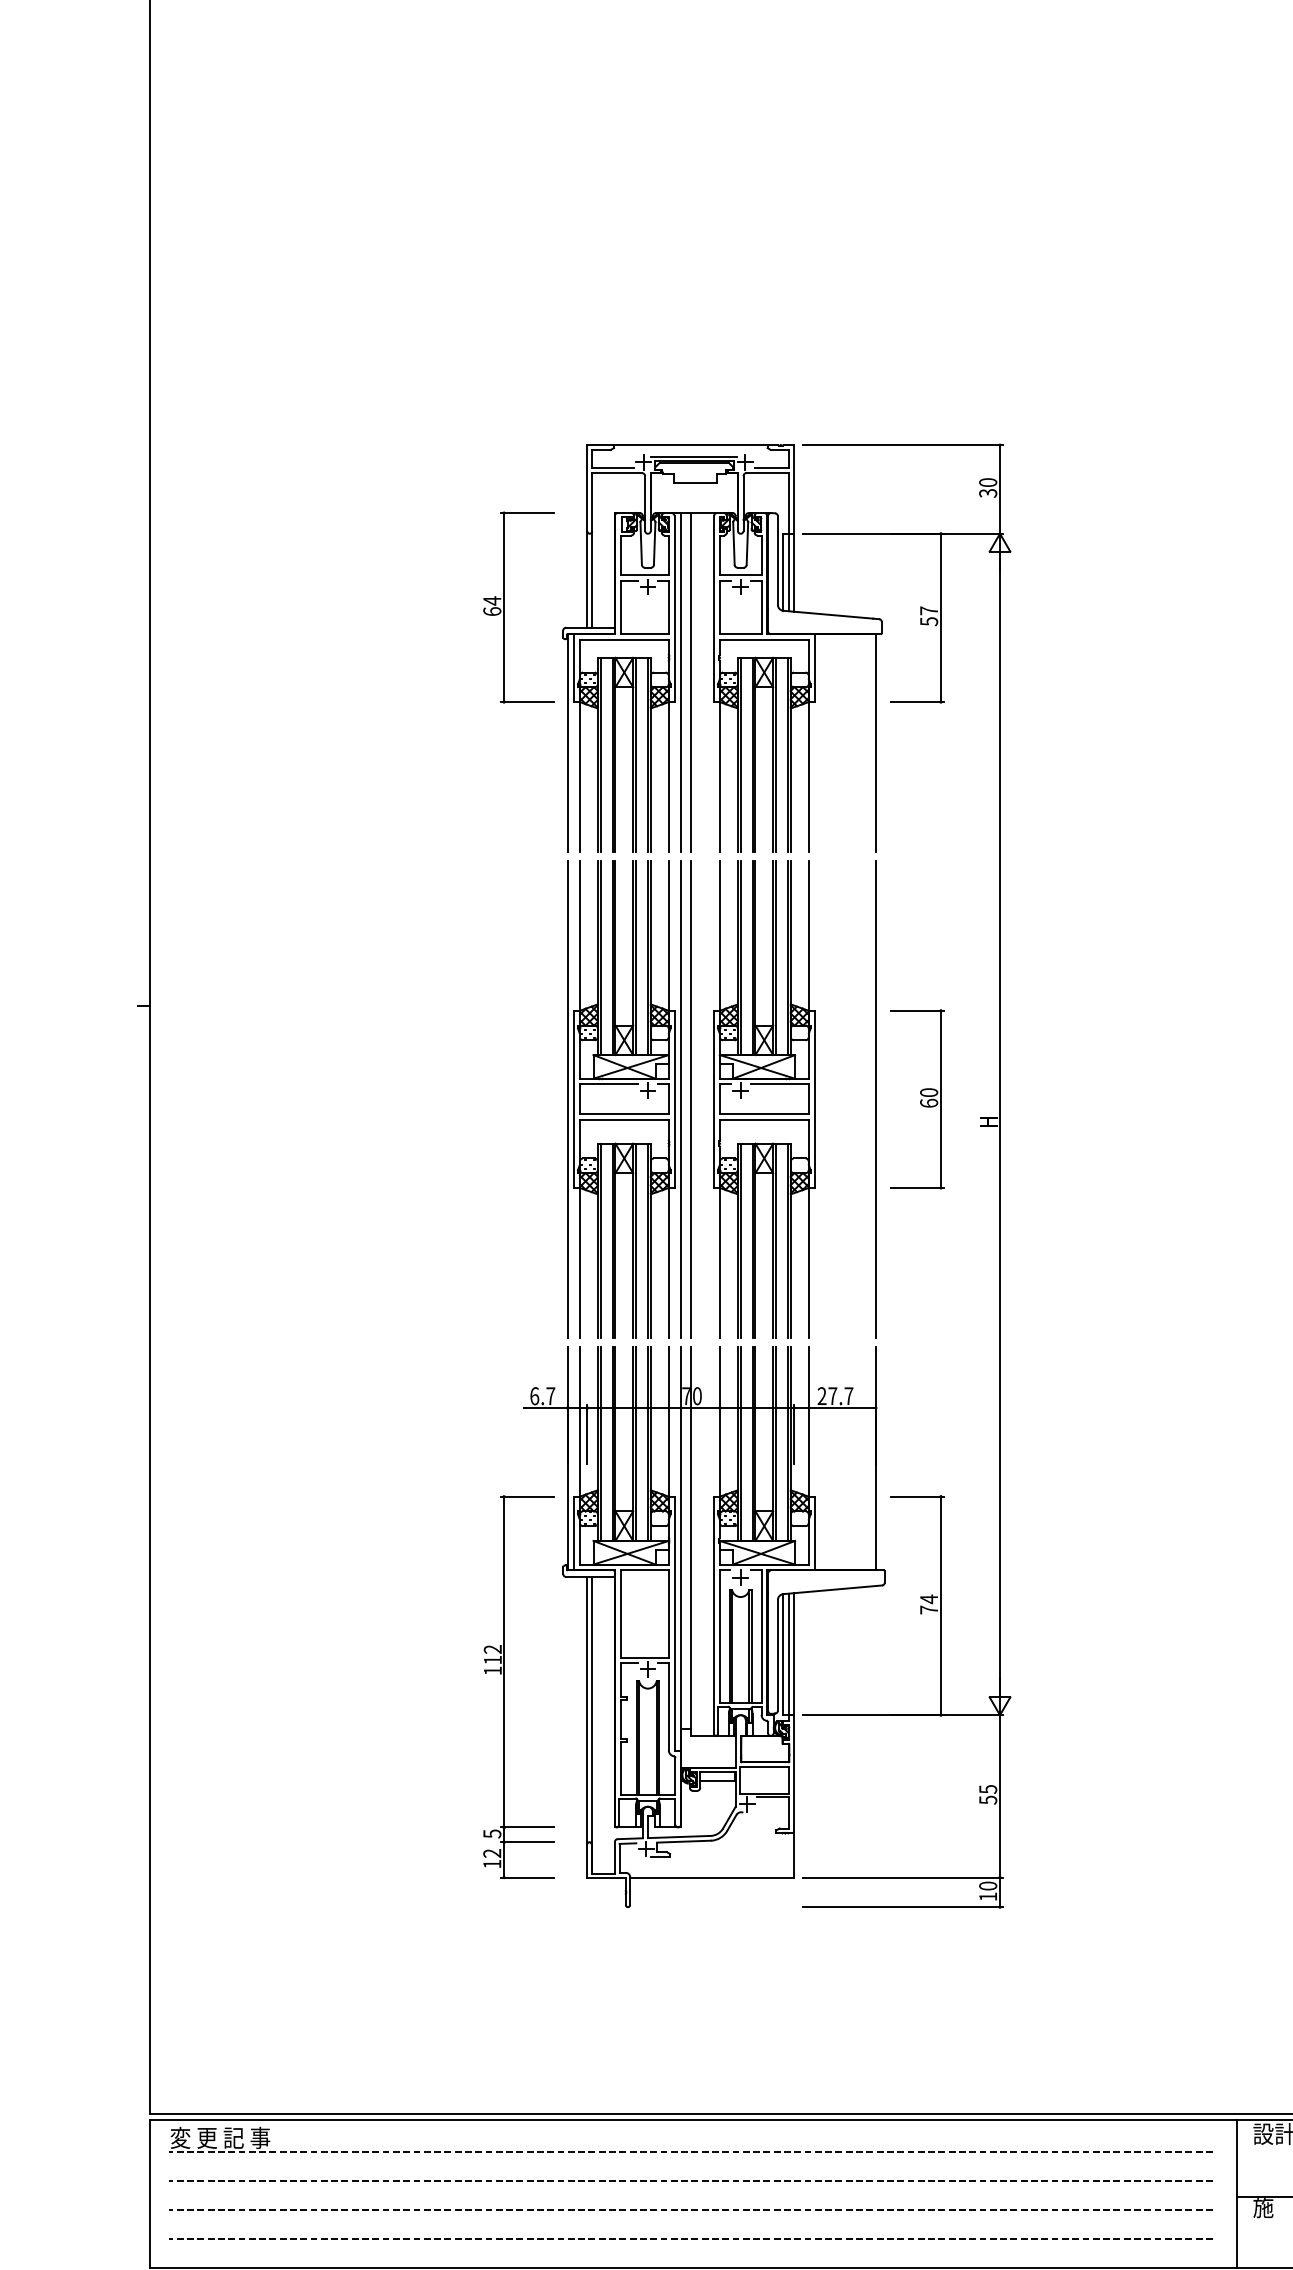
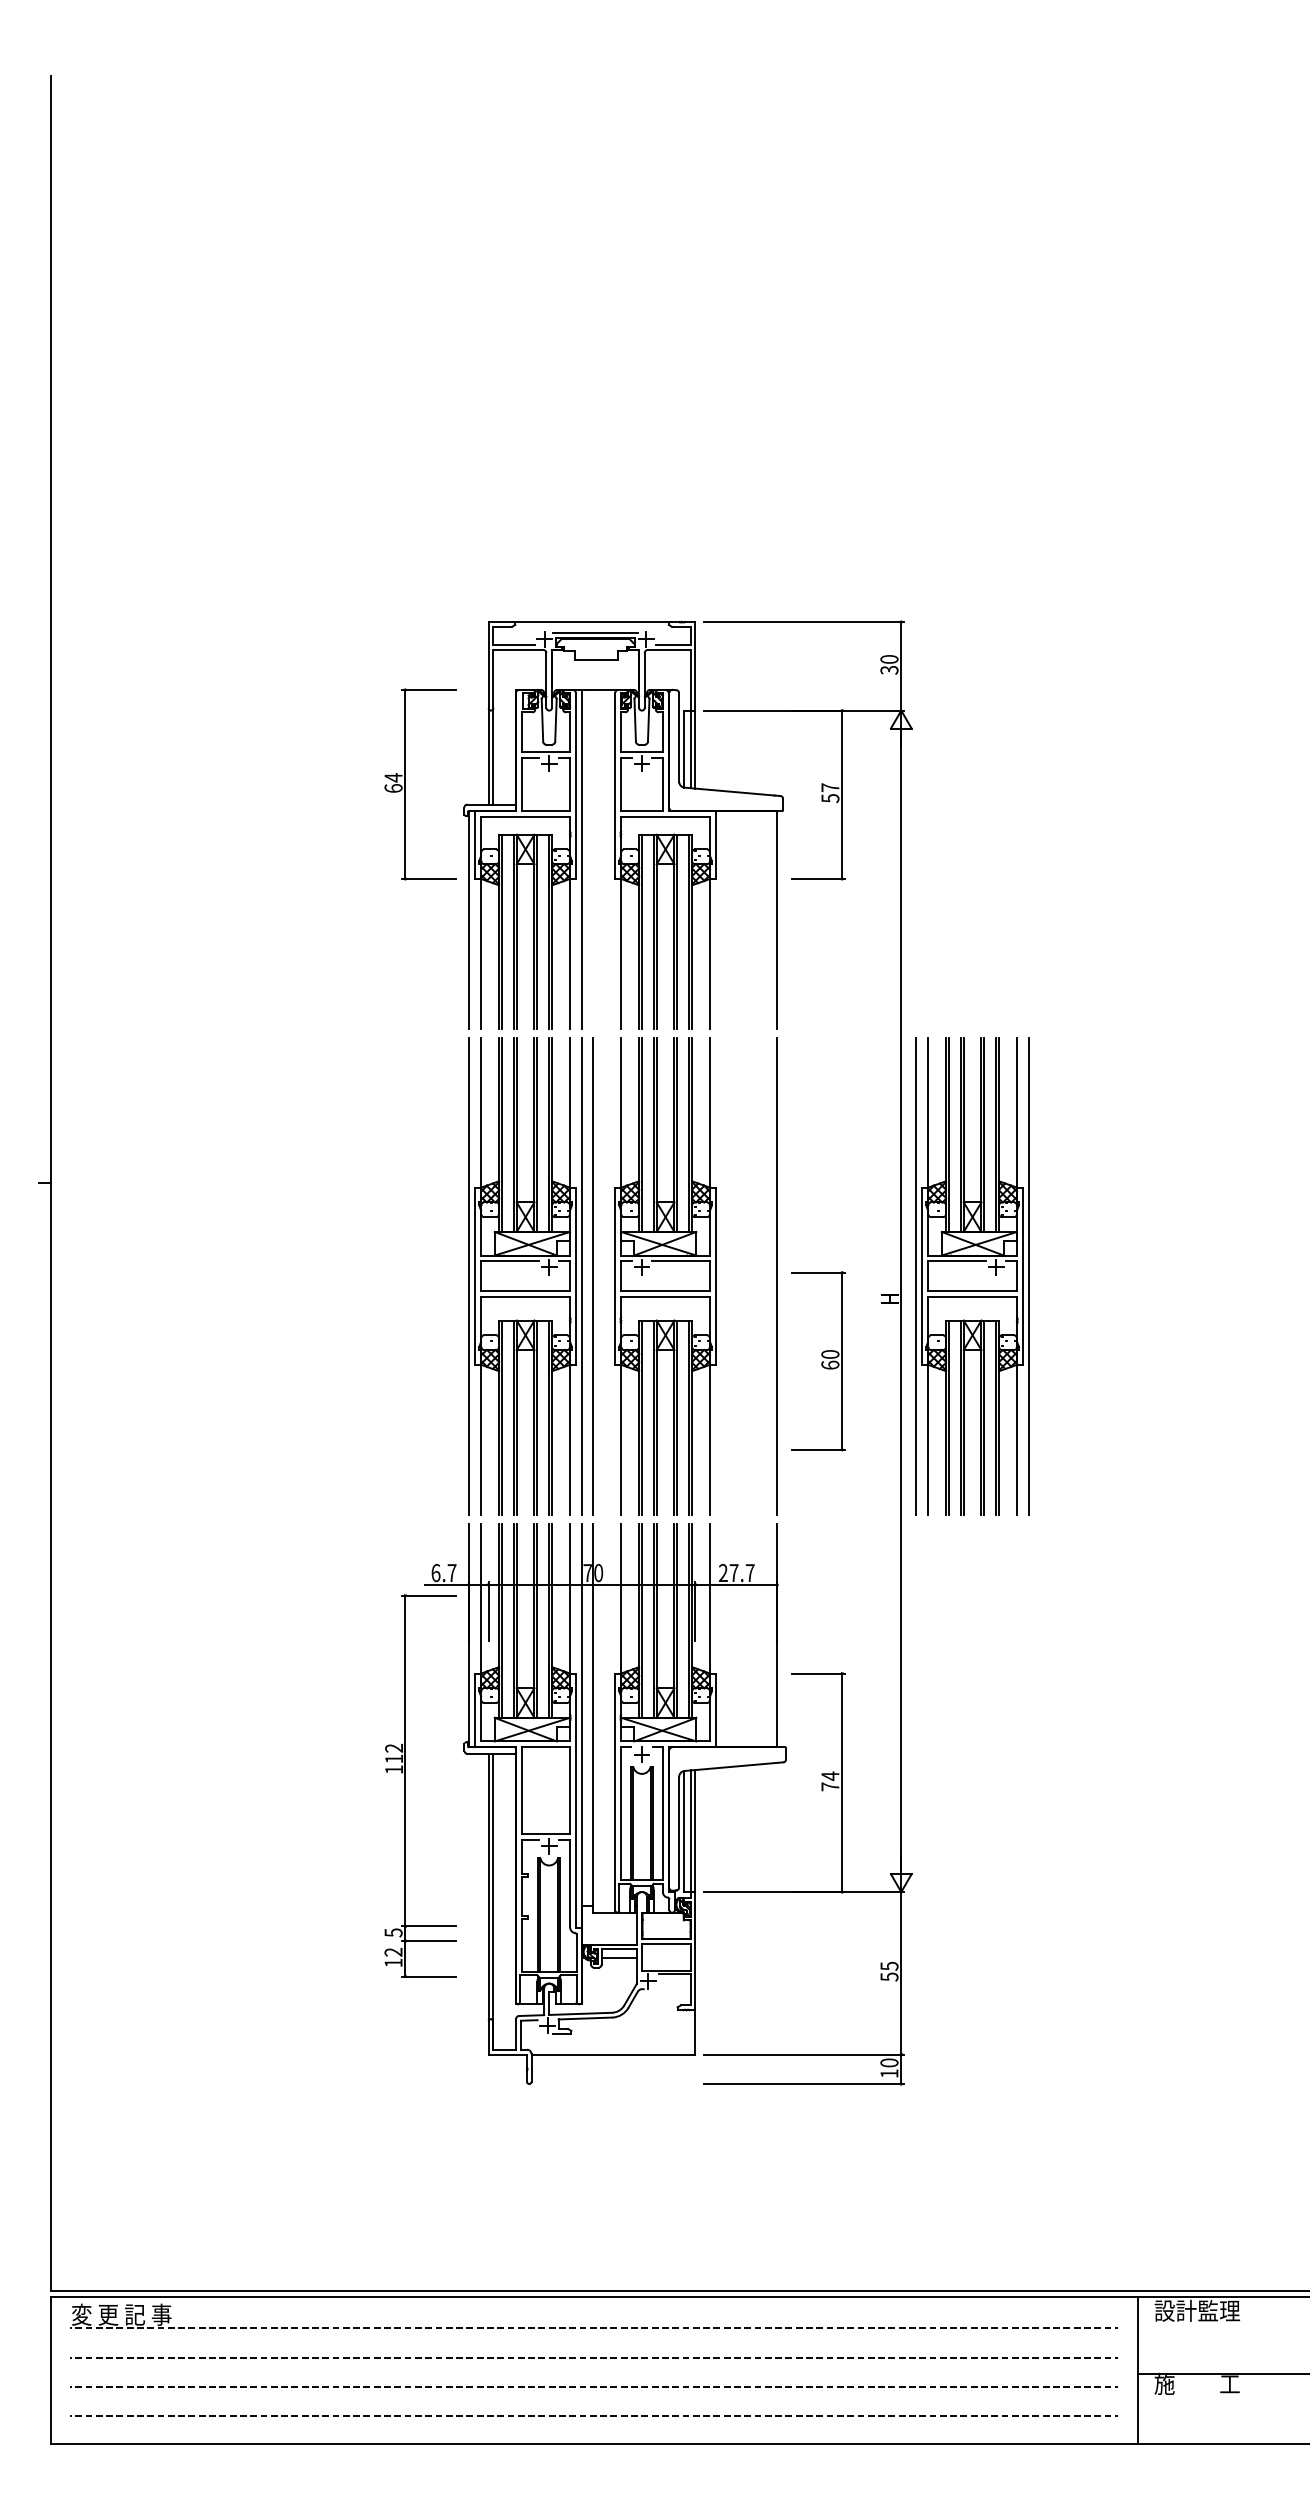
line: (691, 681) -> (592, 858), removed
part: (917, 1099) -> (818, 1361), moved
part: (1071, 1099) -> (972, 1276), added
part: (504, 1686) -> (405, 1785), moved

